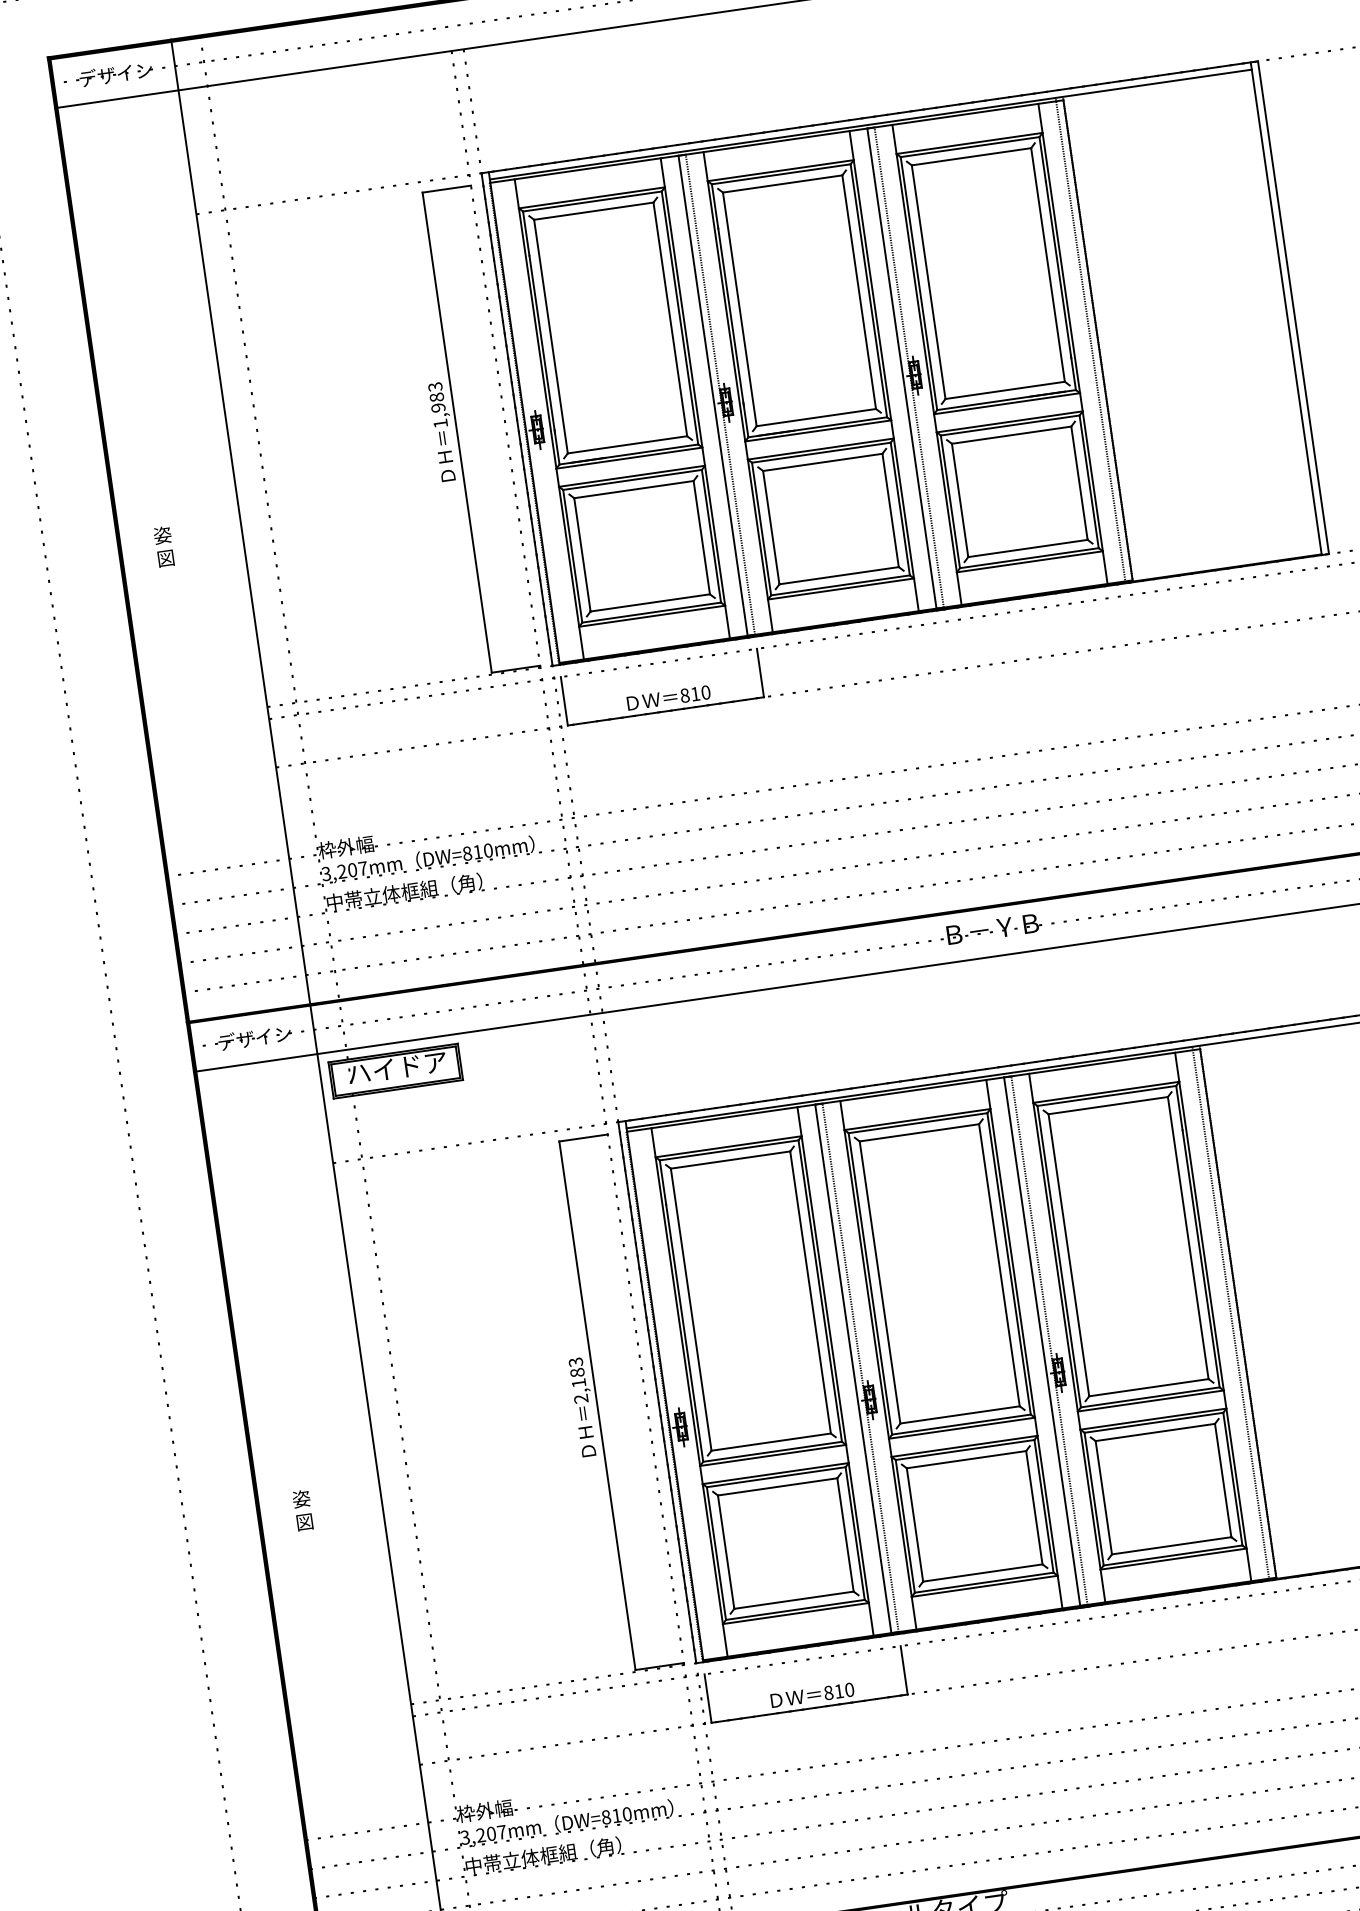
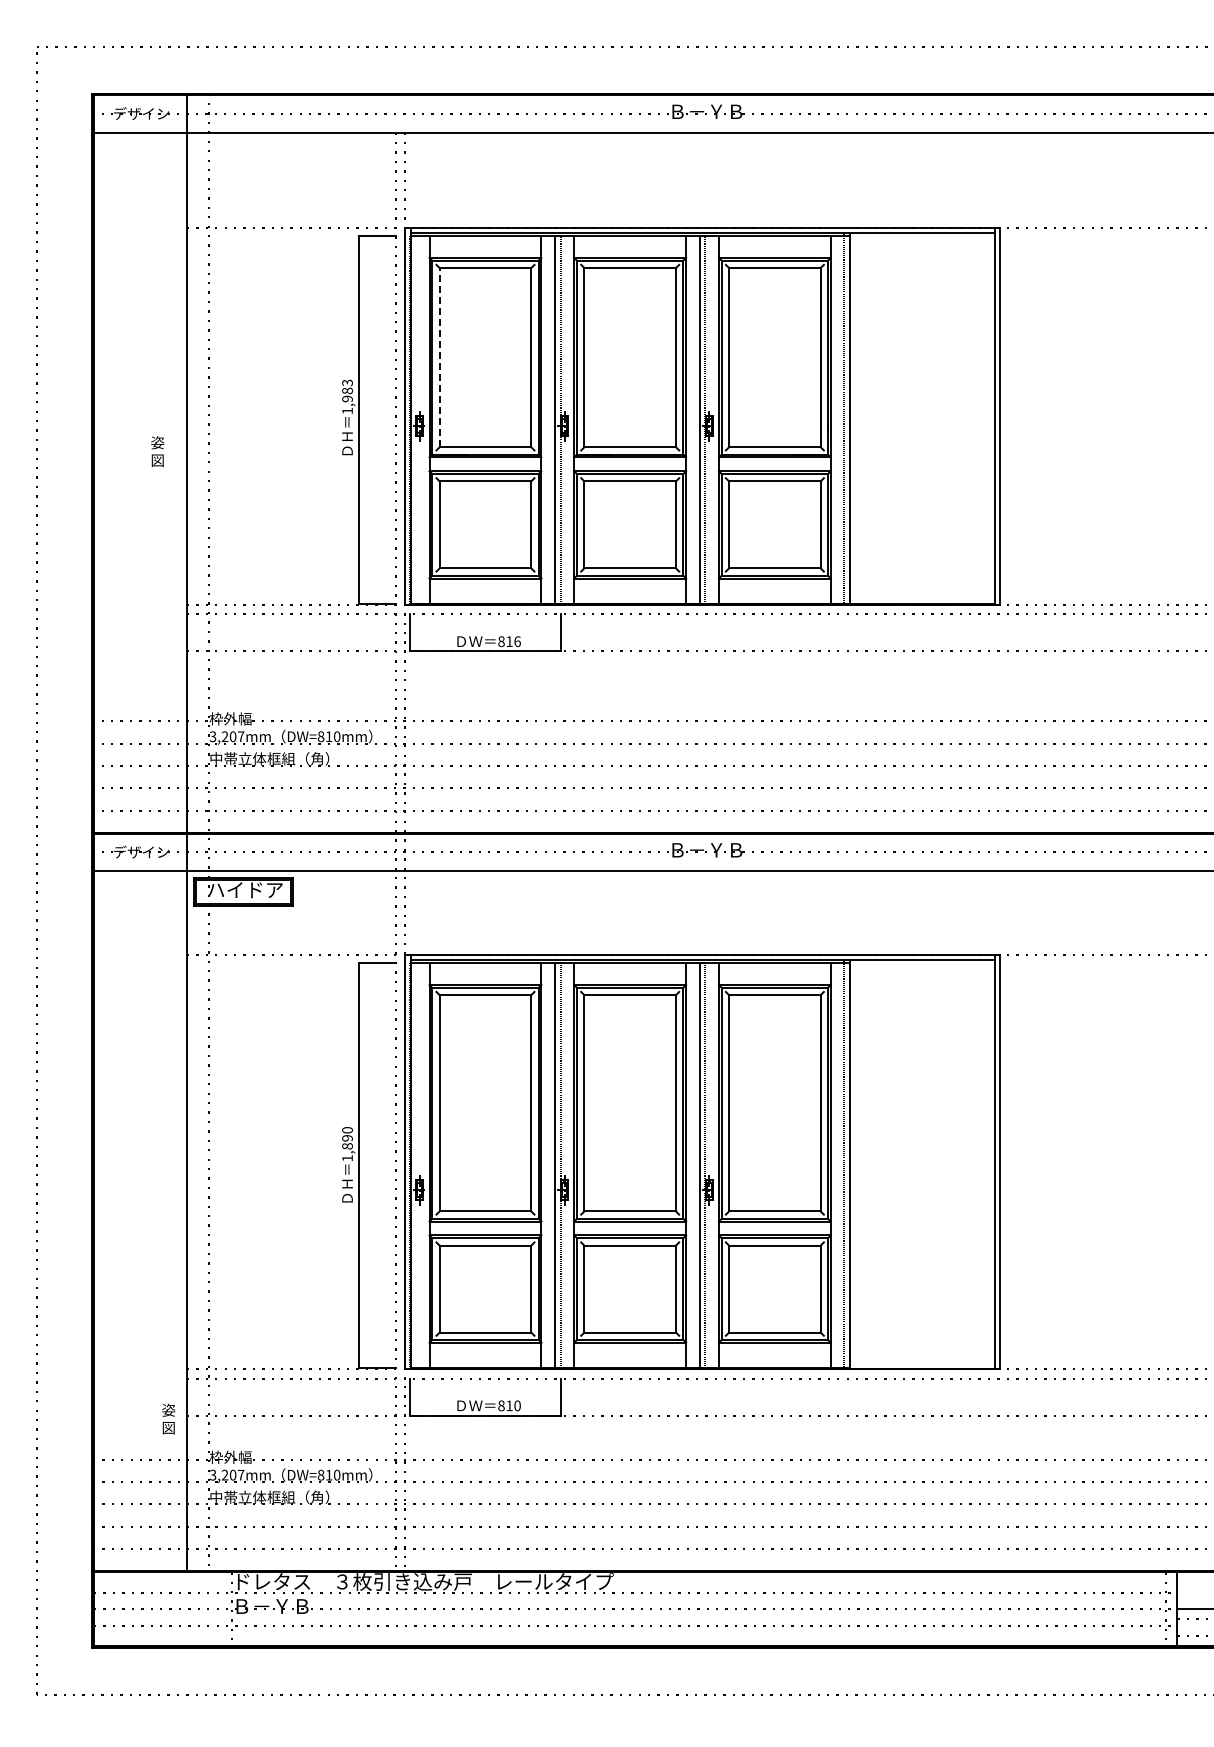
line: (550, 336) -> (439, 357), solid -> dashed
text: (163, 546) -> (157, 451), moved
text: (705, 692) -> (517, 641), 810 -> 816
text: (578, 1380) -> (347, 1144), 2,183 -> 1,890
text: (302, 1509) -> (168, 1418), moved

